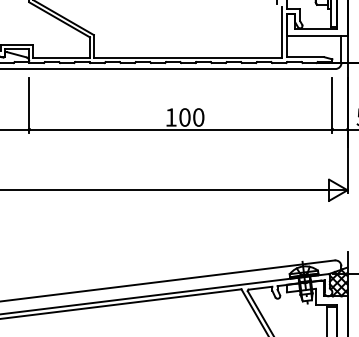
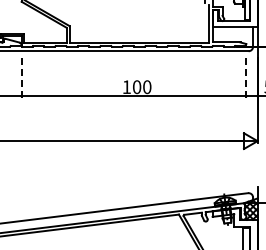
line: (29, 105) -> (21, 78), solid -> dashed
line: (332, 105) -> (246, 78), solid -> dashed

